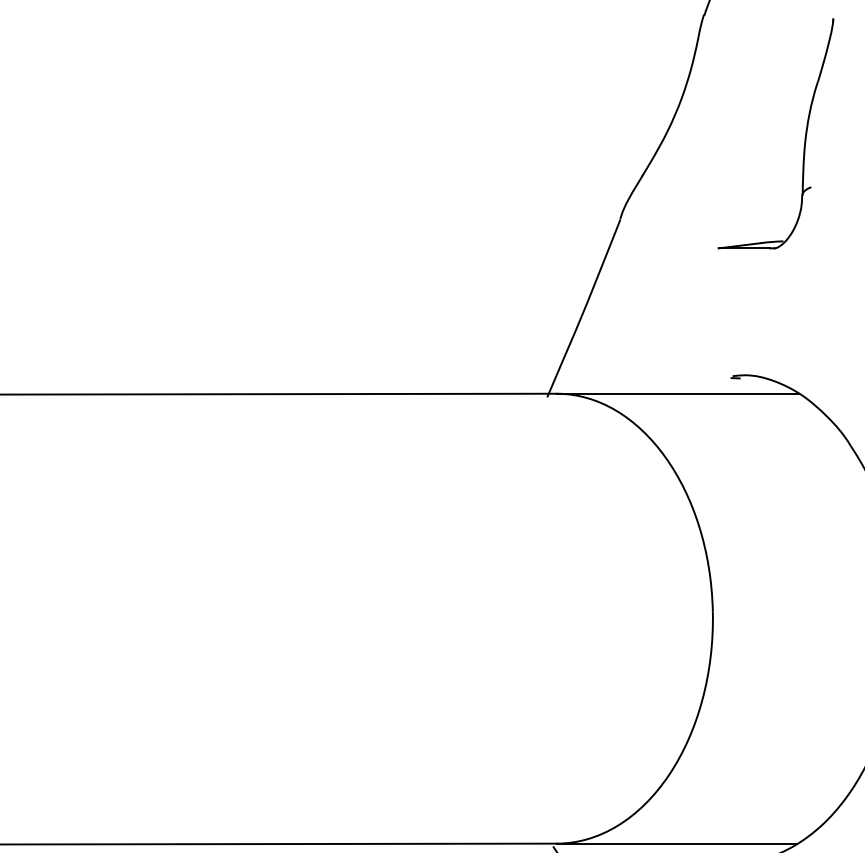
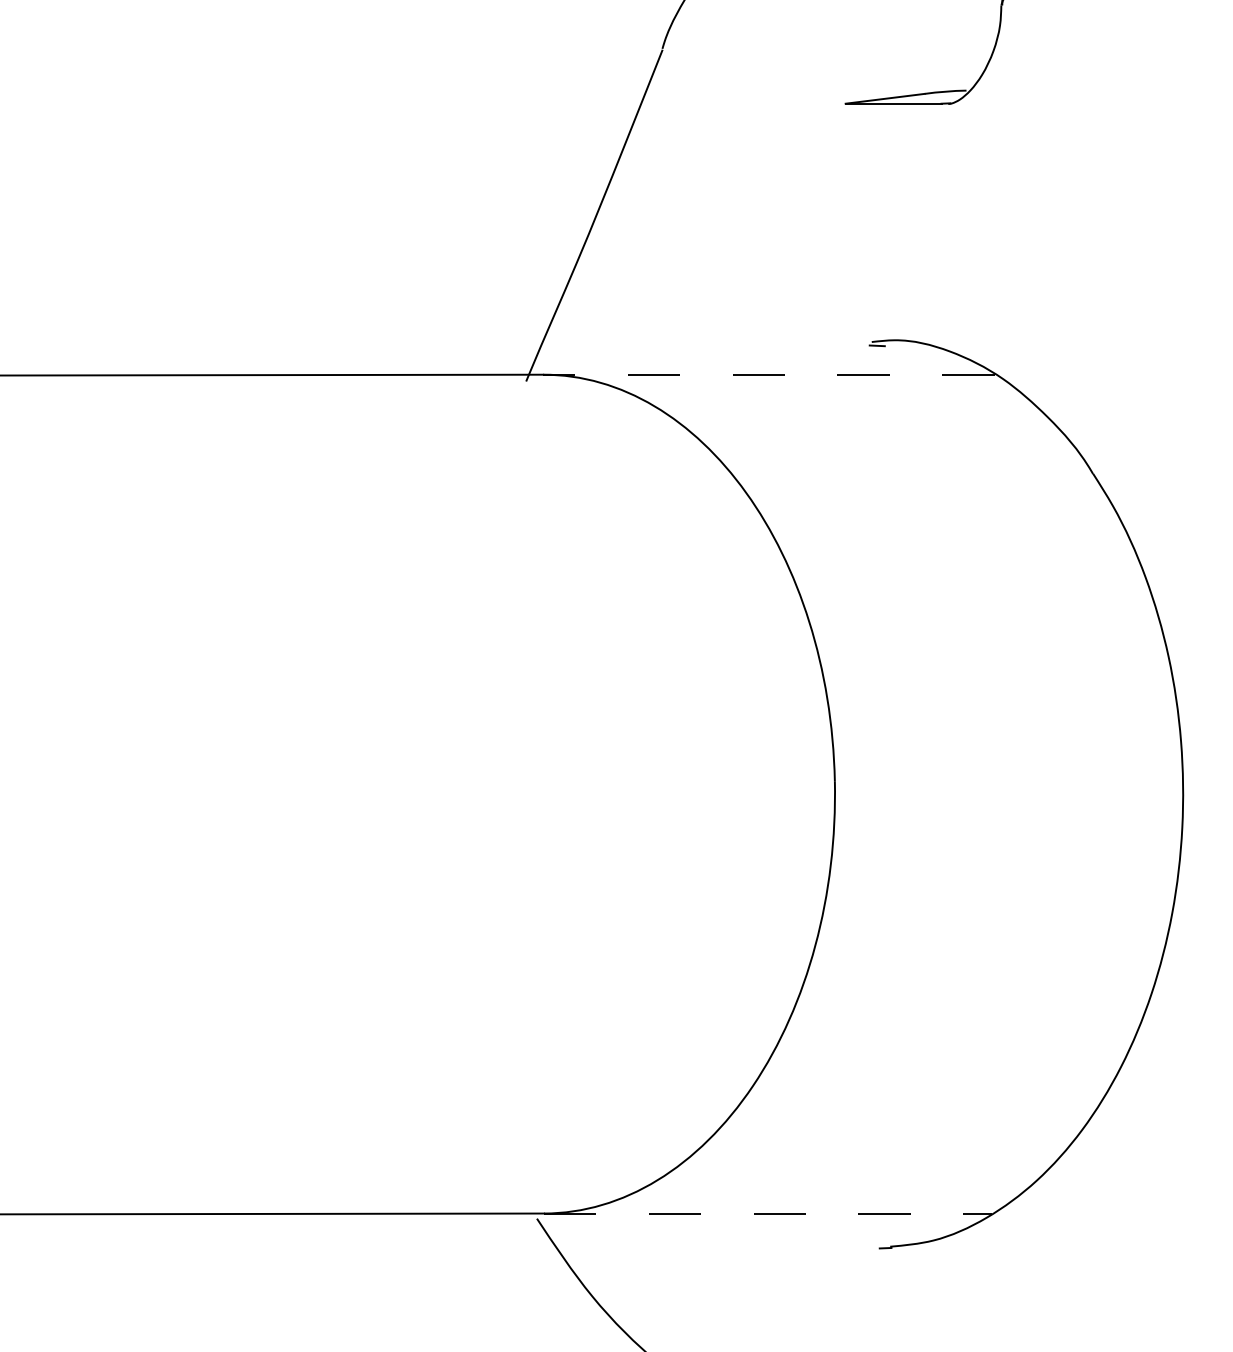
line: (677, 393) -> (768, 374), solid -> dashed
line: (677, 843) -> (768, 1213), solid -> dashed

